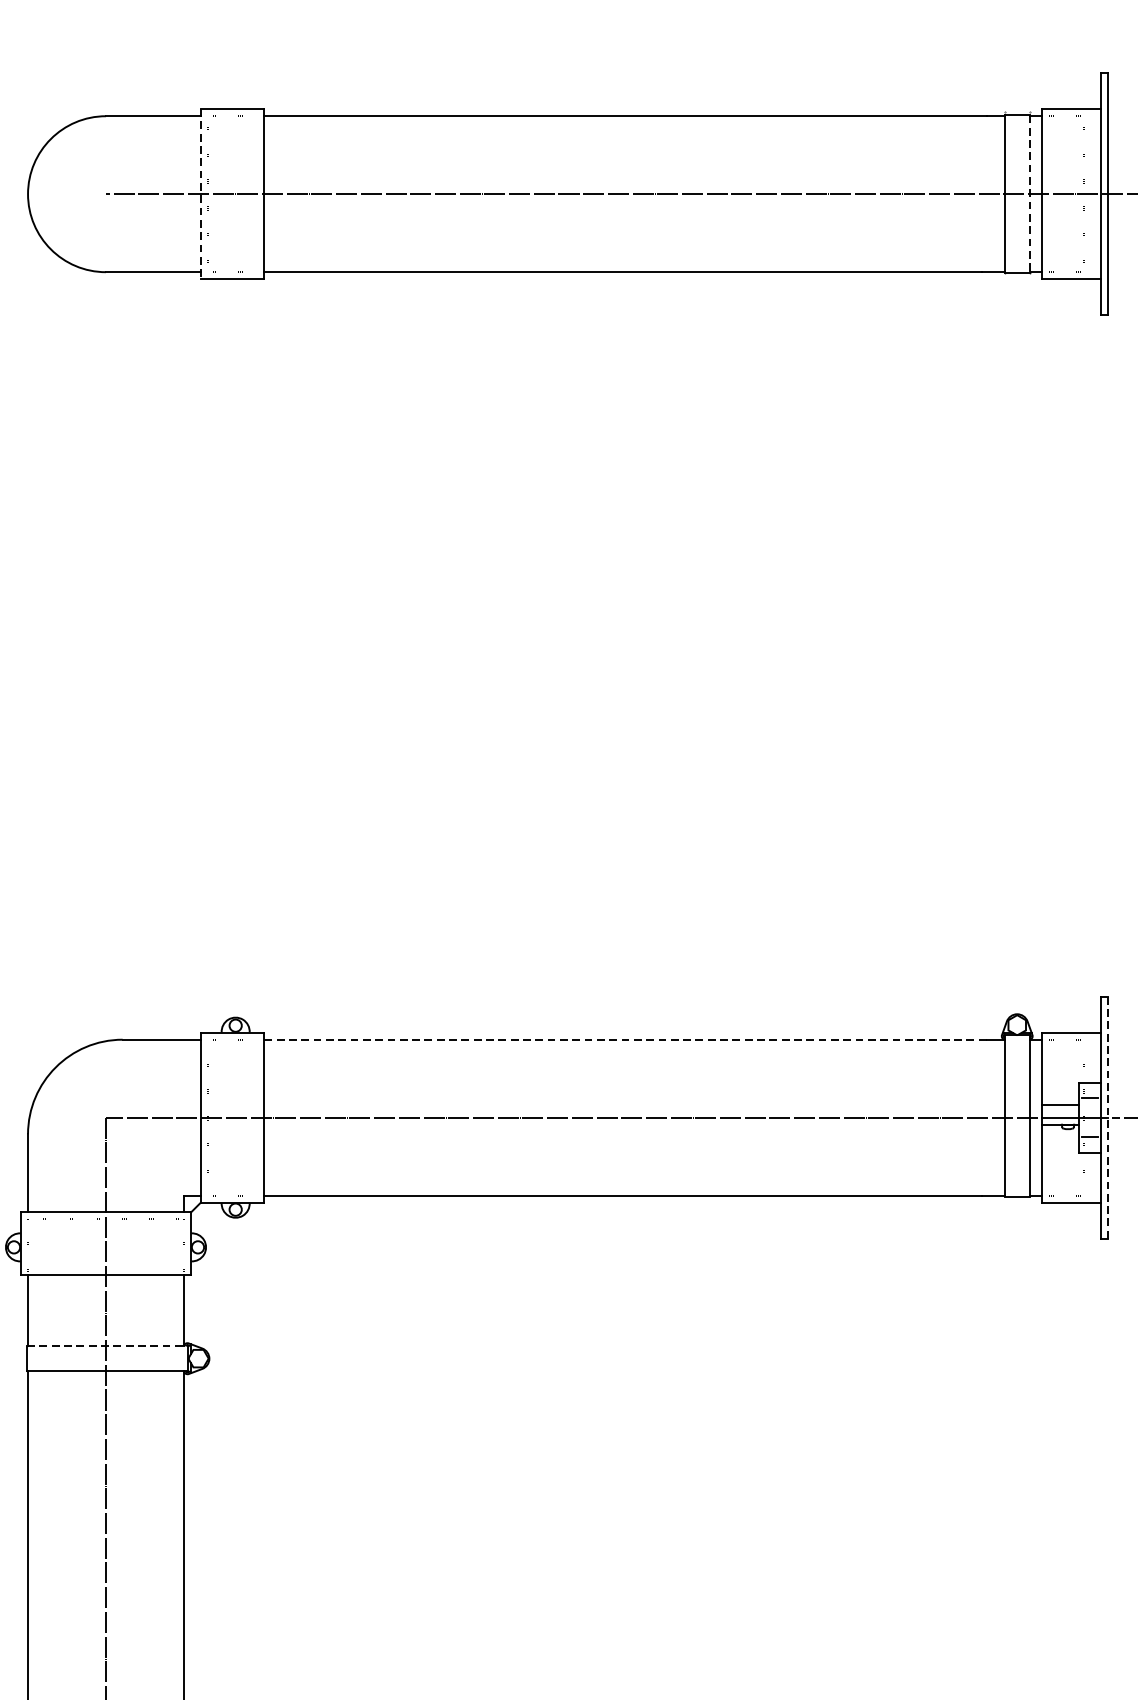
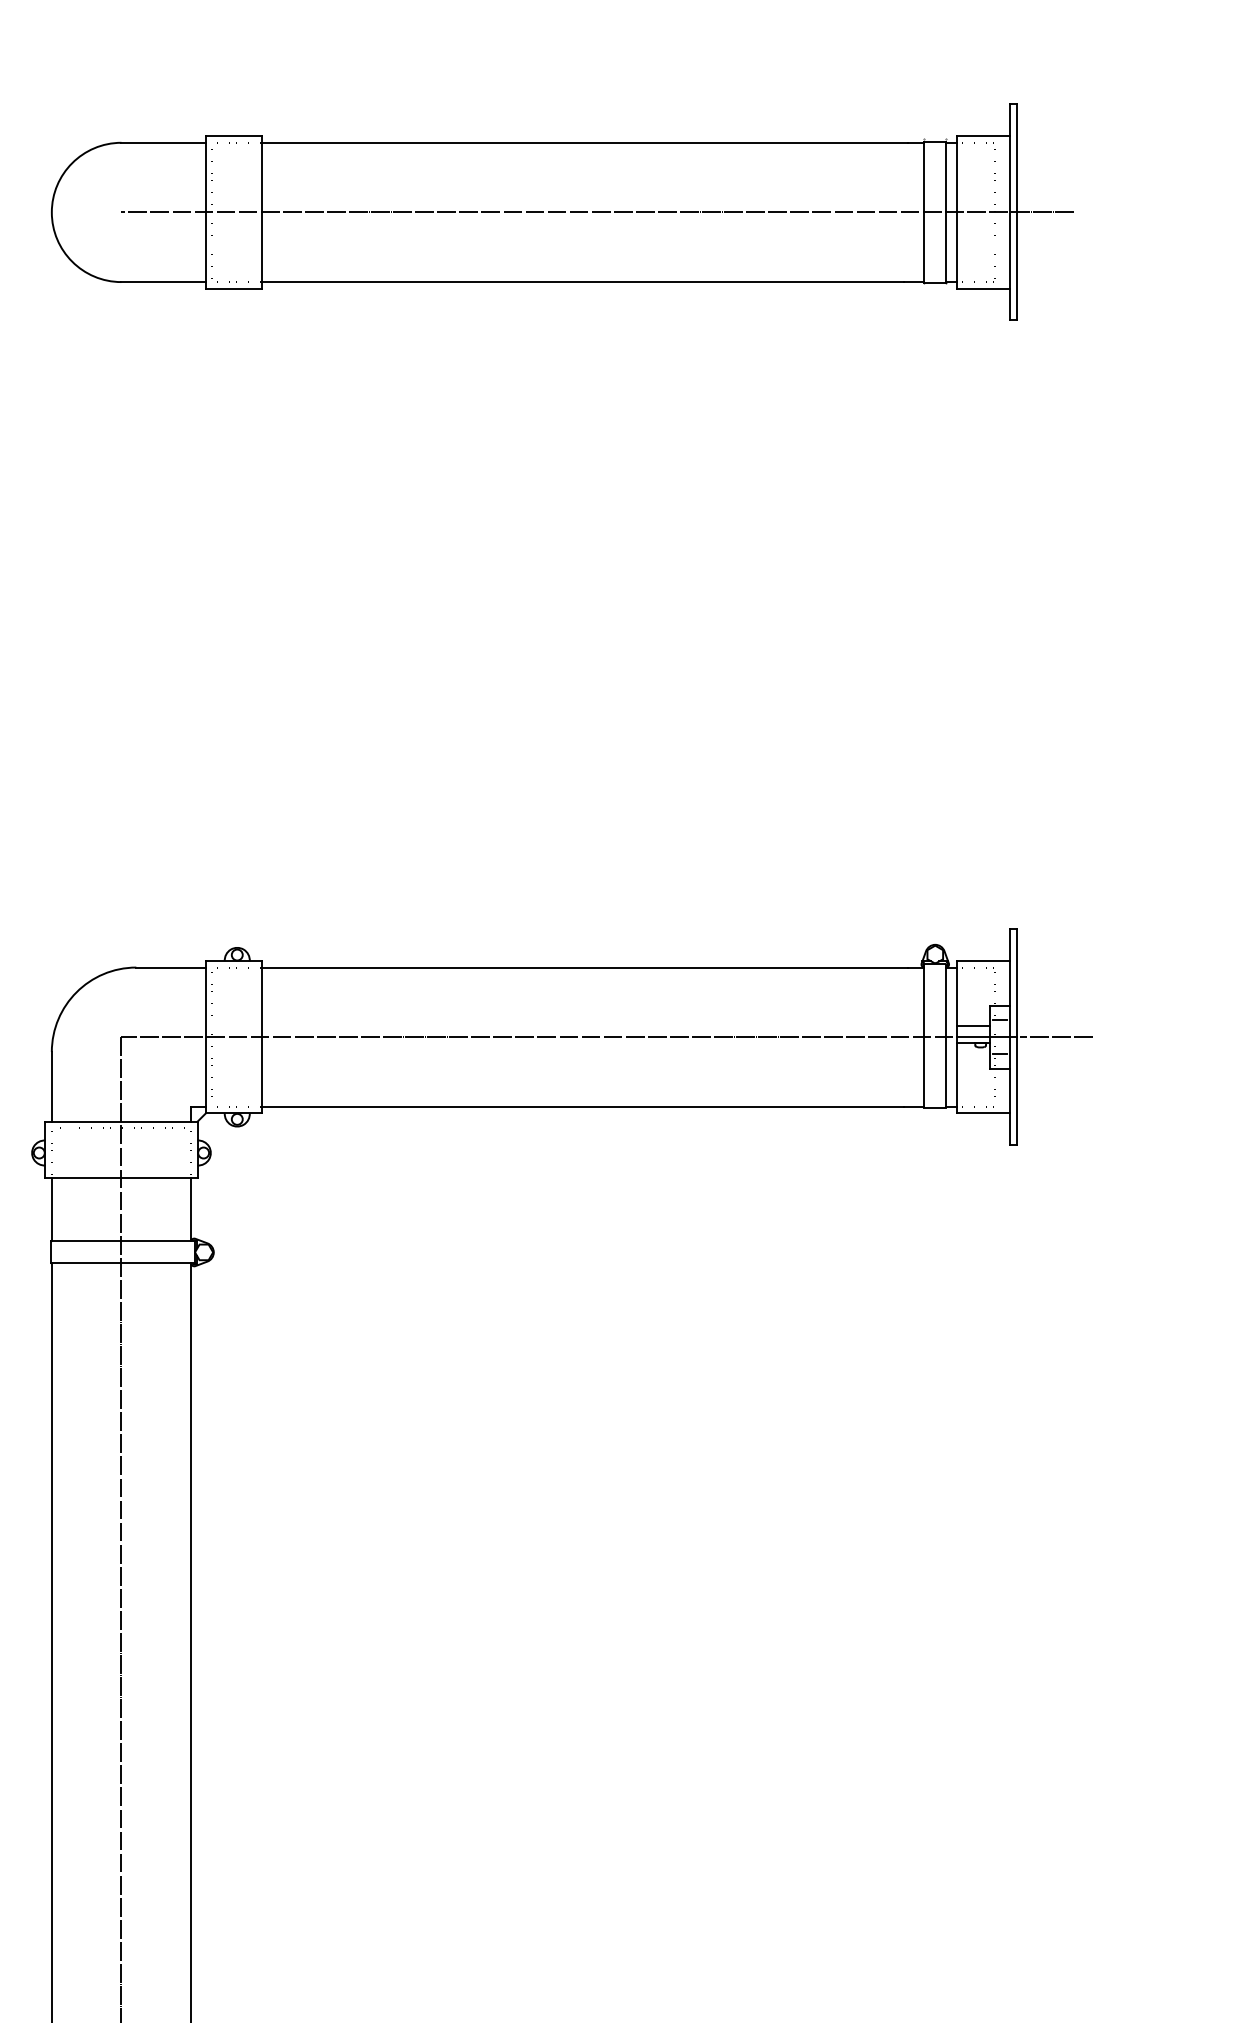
line: (200, 194) -> (205, 212), dashed -> solid
line: (1029, 194) -> (946, 212), dashed -> solid
line: (625, 1039) -> (585, 967), dashed -> solid
line: (1108, 1118) -> (1016, 1037), dashed -> solid
line: (108, 1346) -> (123, 1241), dashed -> solid

